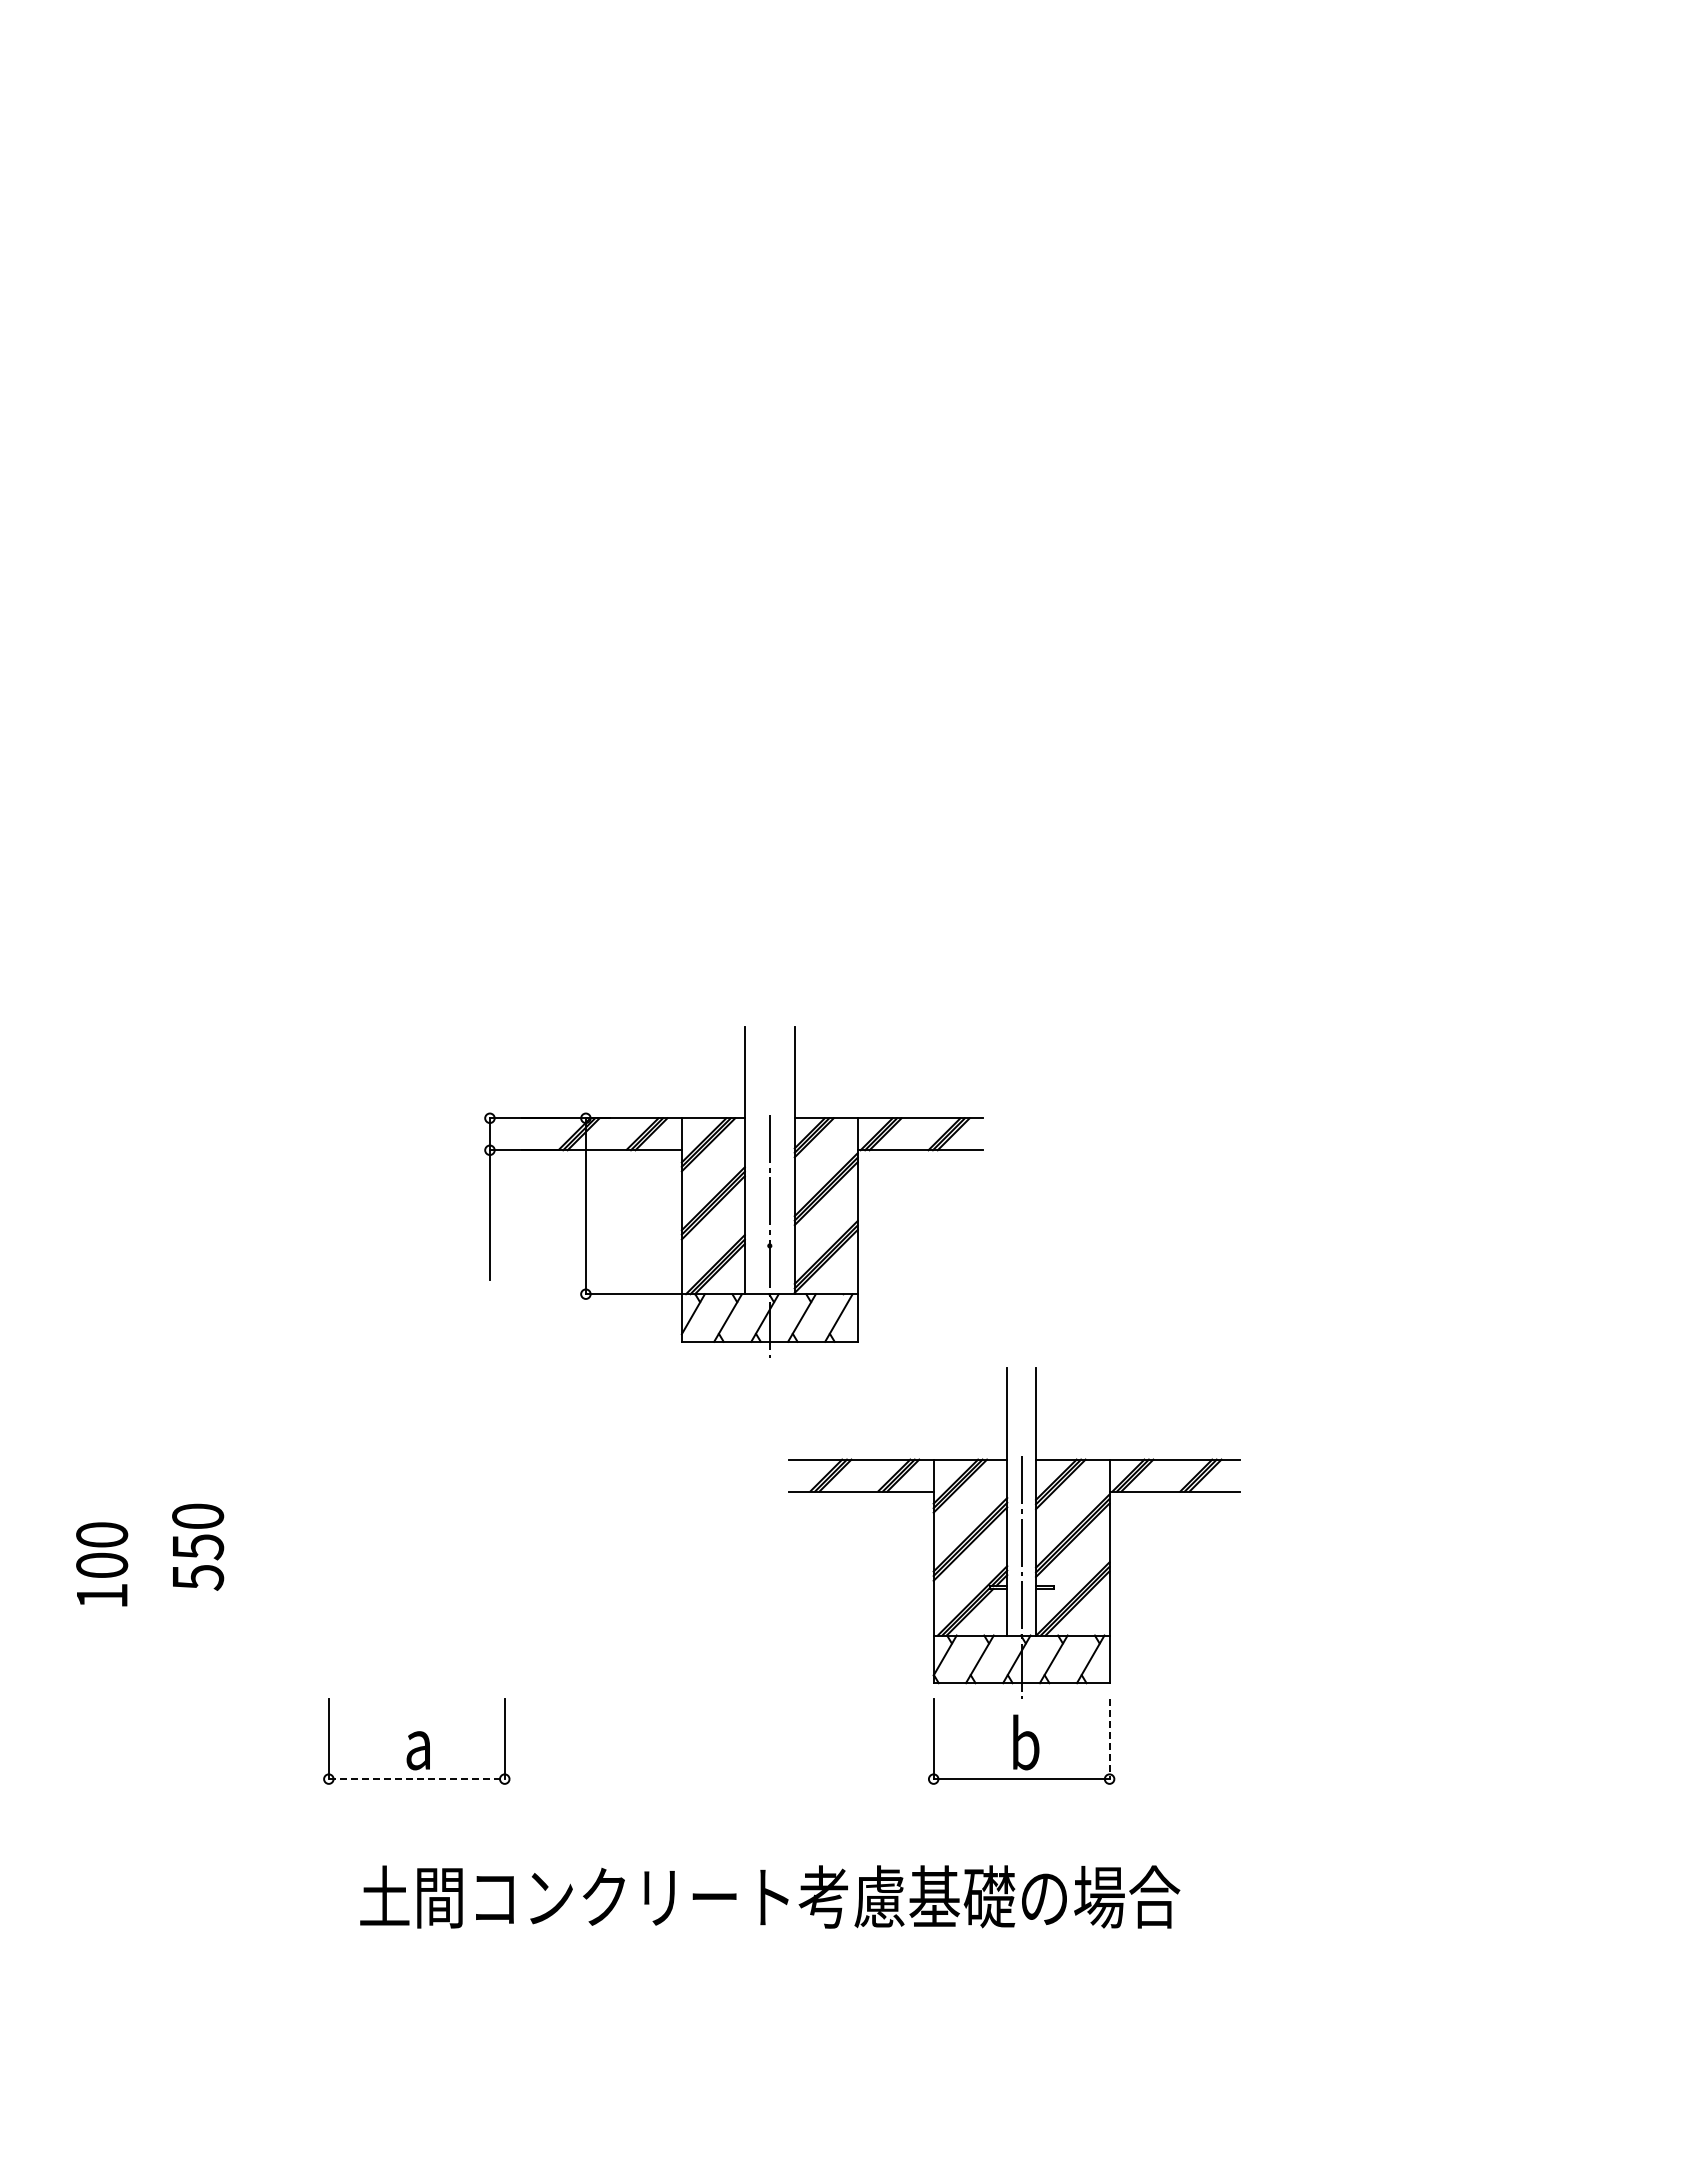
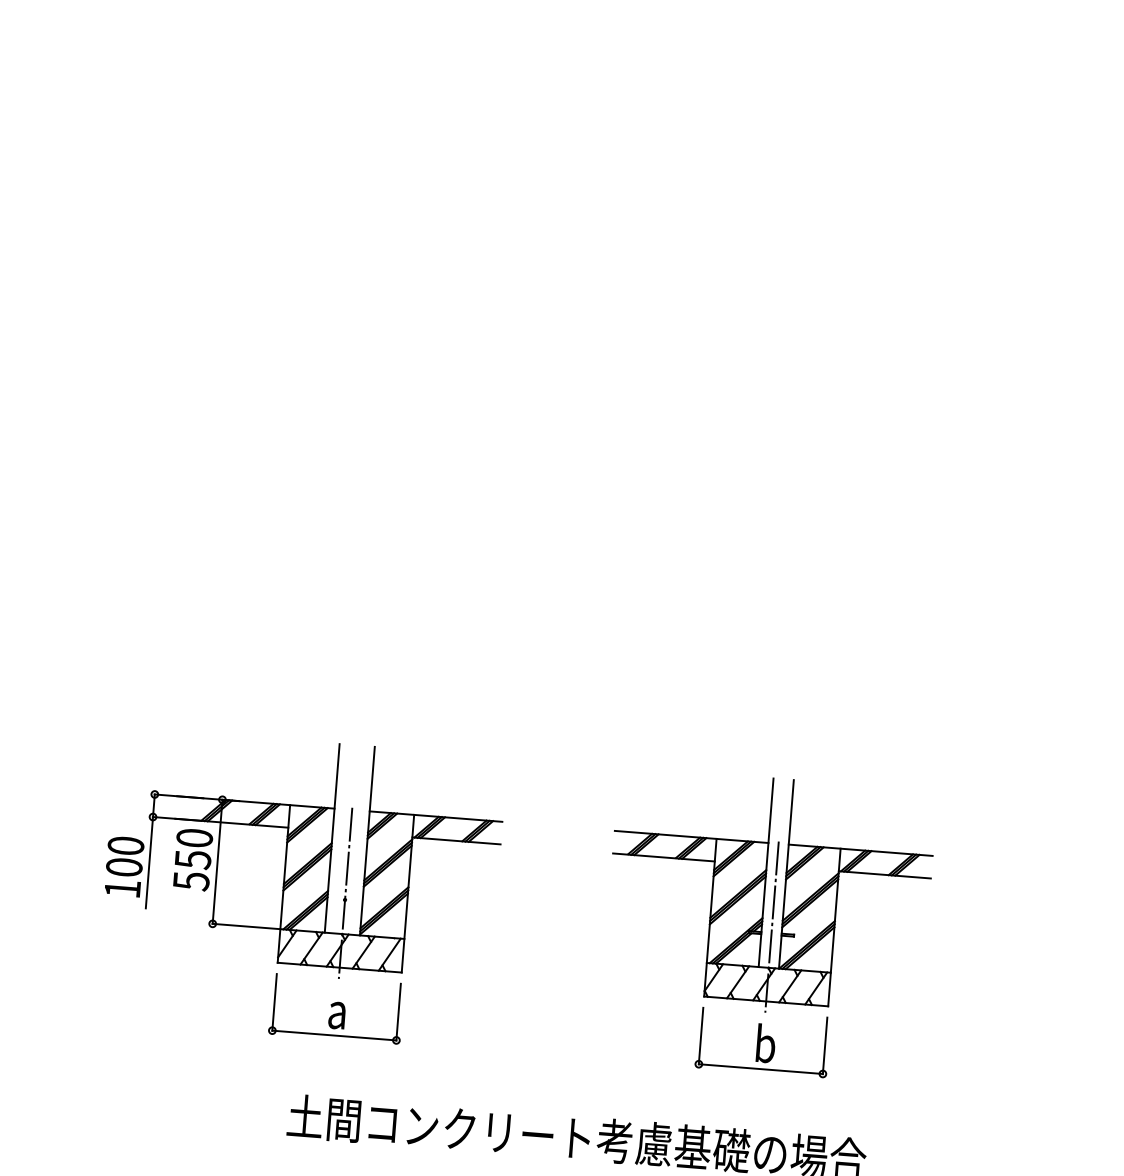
part: (733, 1191) -> (322, 859), moved
line: (1109, 1739) -> (825, 1046), dashed -> solid
line: (416, 1779) -> (334, 1035), dashed -> solid

